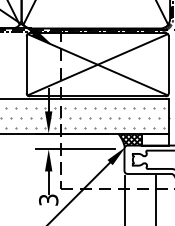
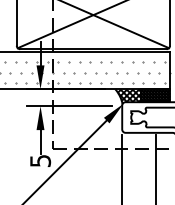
hatch: (154, 139) -> (154, 95), added
text: (48, 199) -> (40, 160), 3 -> 5

